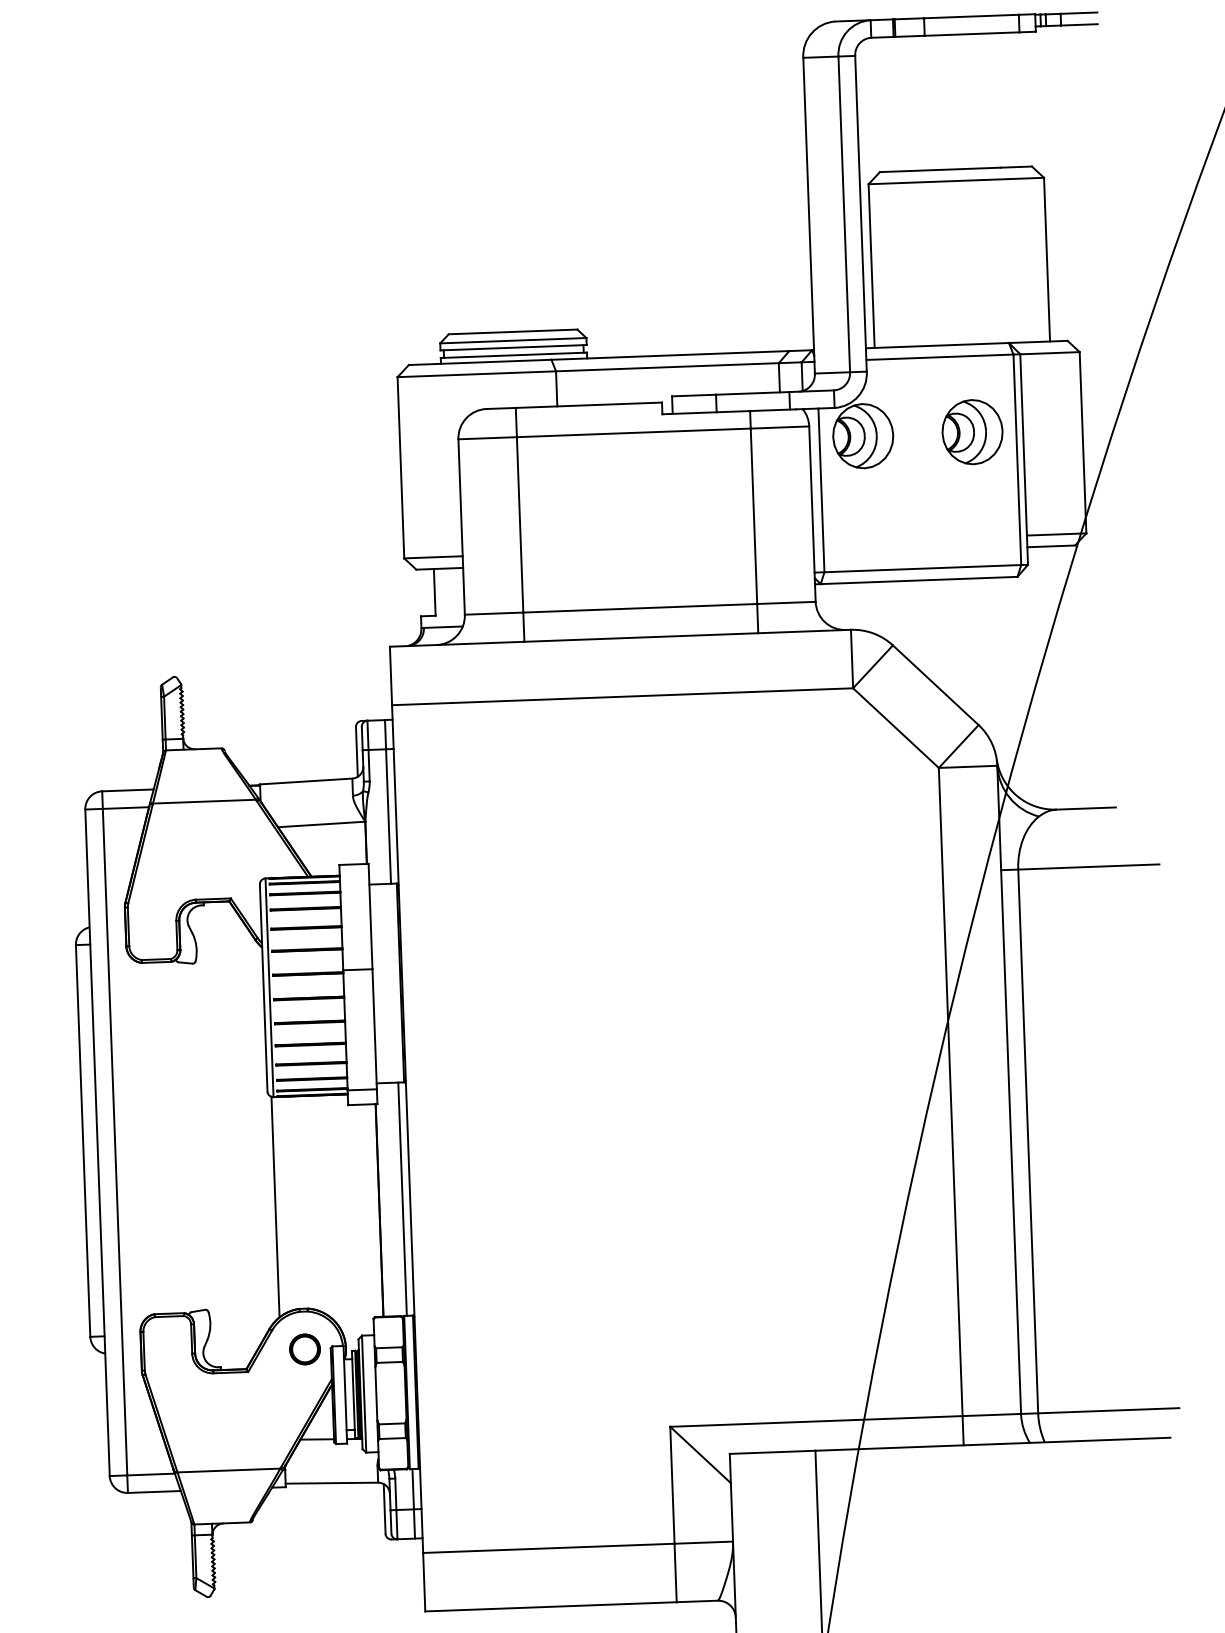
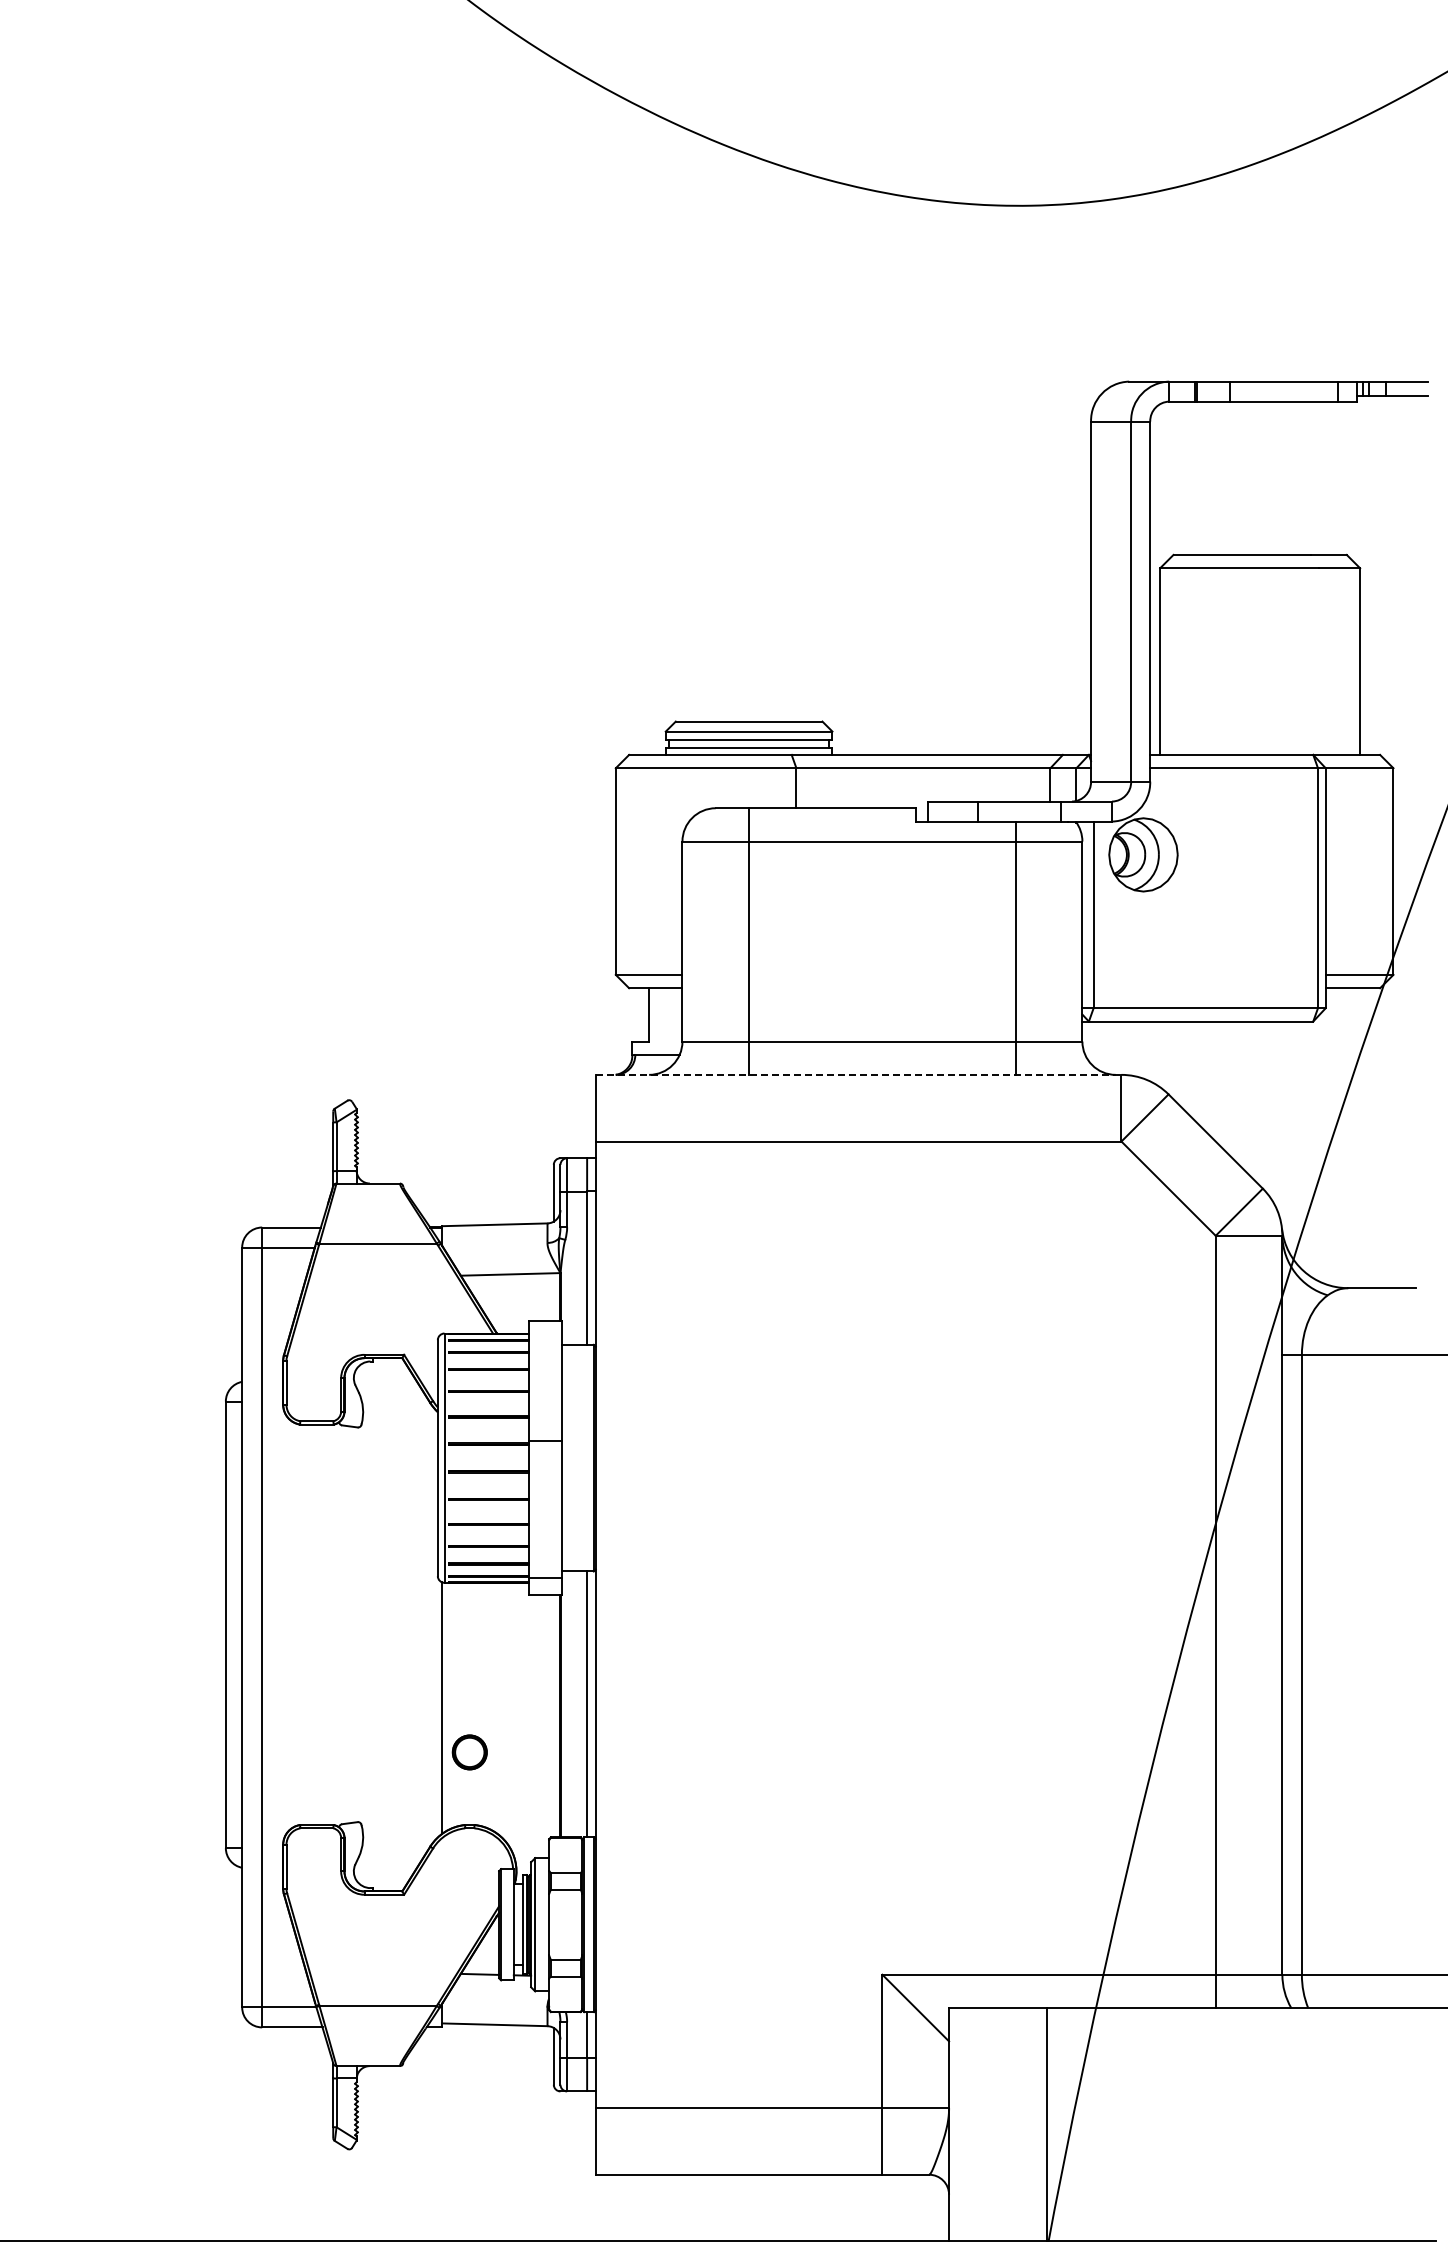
part: (972, 431) -> (1268, 854), removed
line: (620, 637) -> (858, 1074), solid -> dashed
part: (304, 1349) -> (469, 1752), moved

